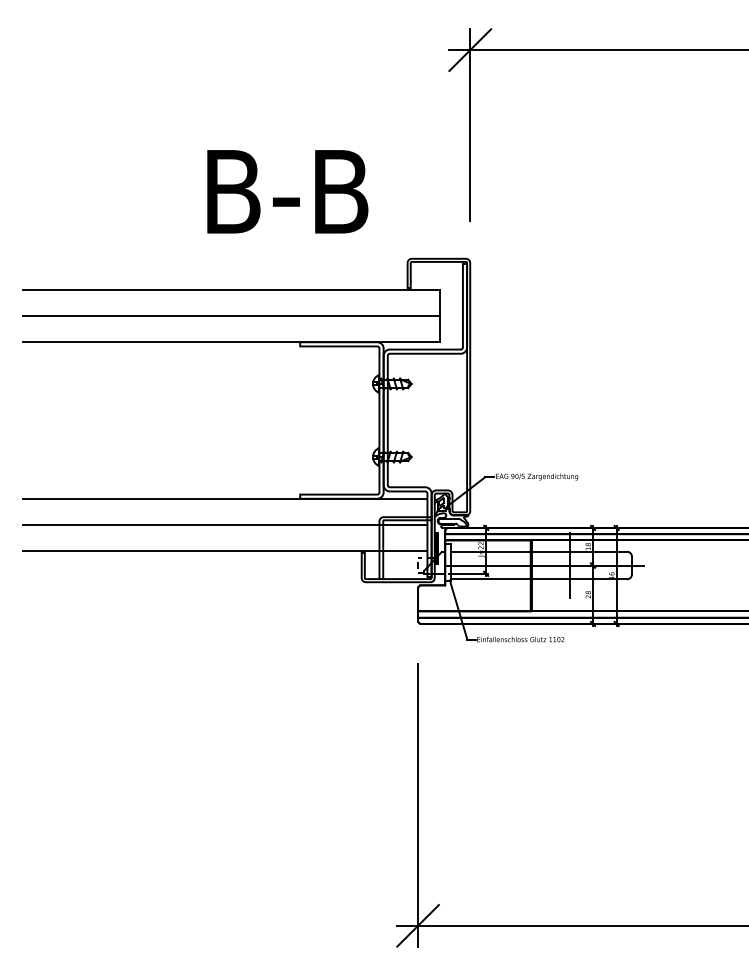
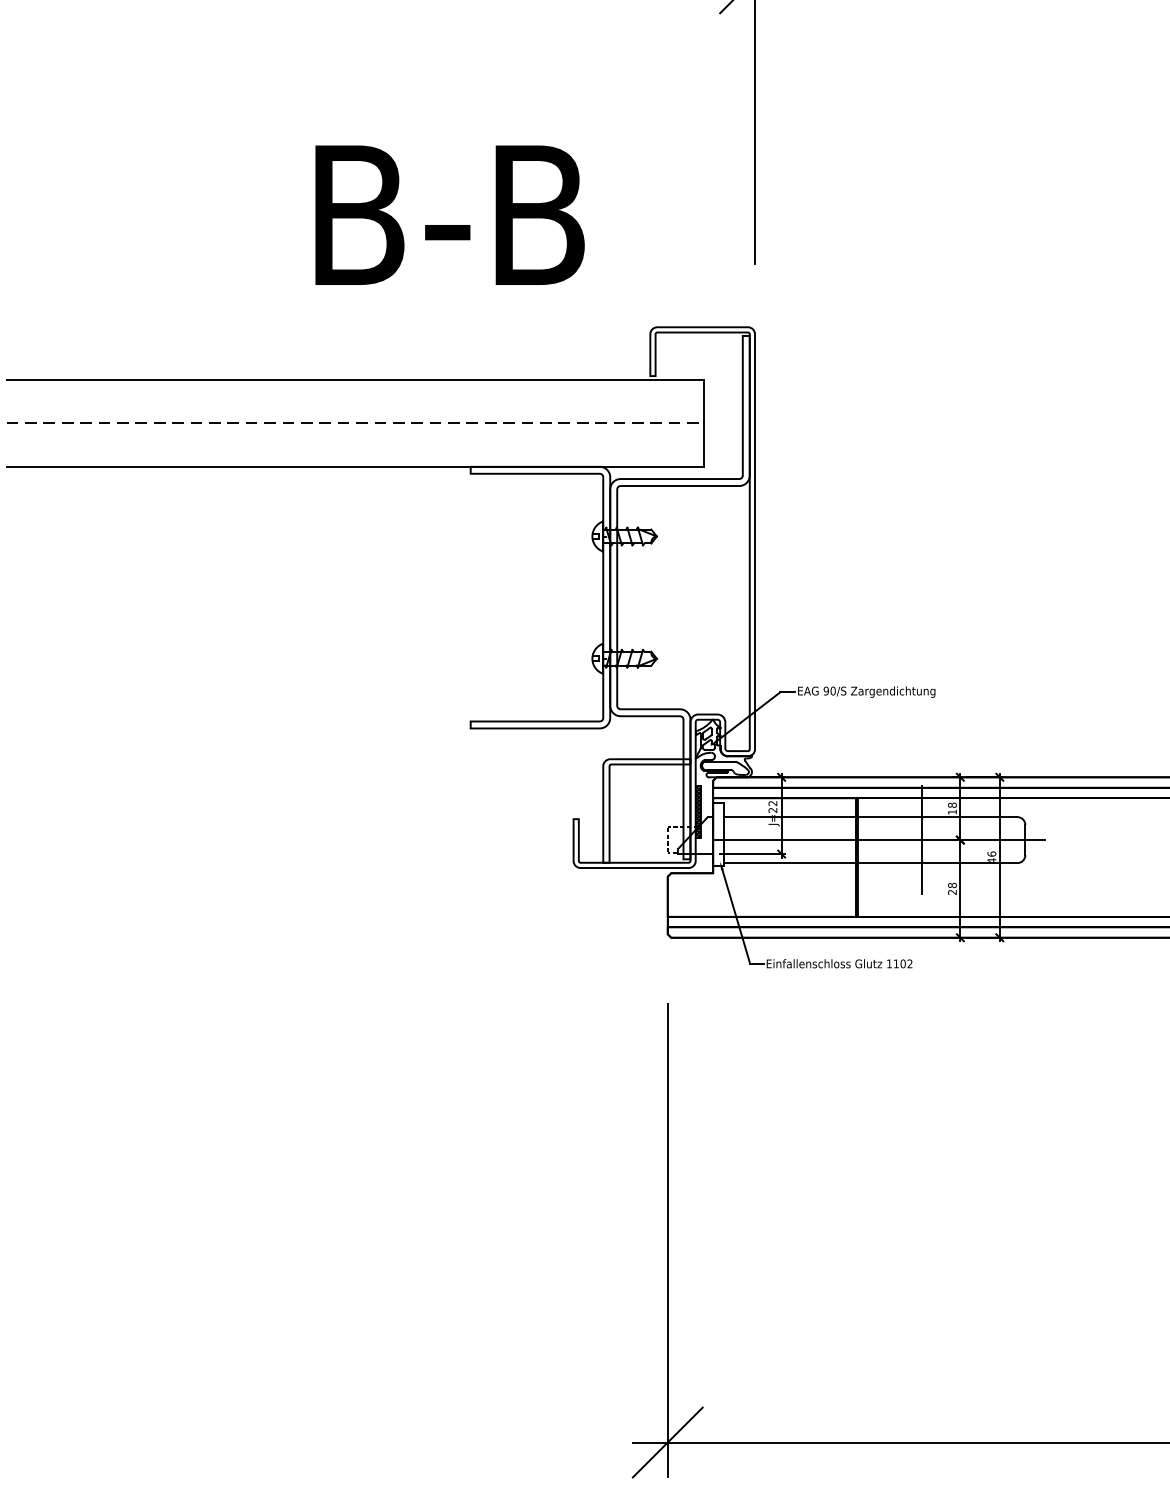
line: (231, 316) -> (355, 423), solid -> dashed
line: (224, 498) -> (344, 728), removed
line: (224, 524) -> (344, 771), removed
line: (224, 550) -> (344, 814), removed

